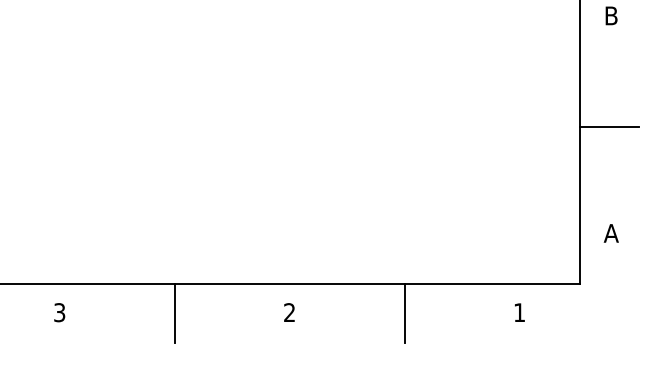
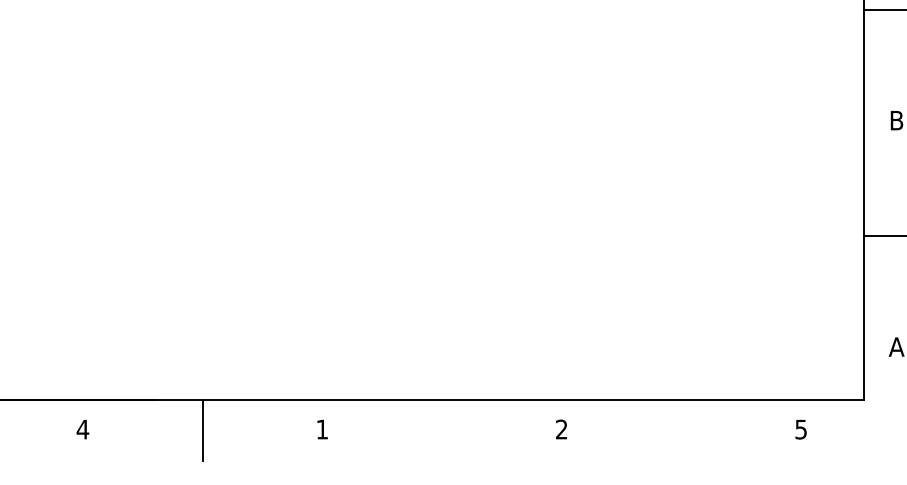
text: (59, 312) -> (322, 429), 3 -> 1
text: (518, 312) -> (800, 429), 1 -> 5
line: (175, 313) -> (442, 430), removed
line: (404, 313) -> (681, 430), removed

